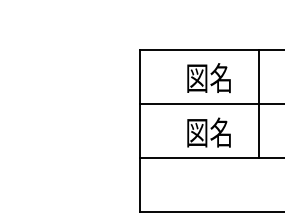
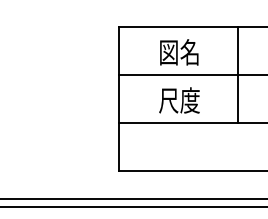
line: (259, 104) -> (238, 75), moved
text: (209, 132) -> (179, 100), 図名 -> 尺度

